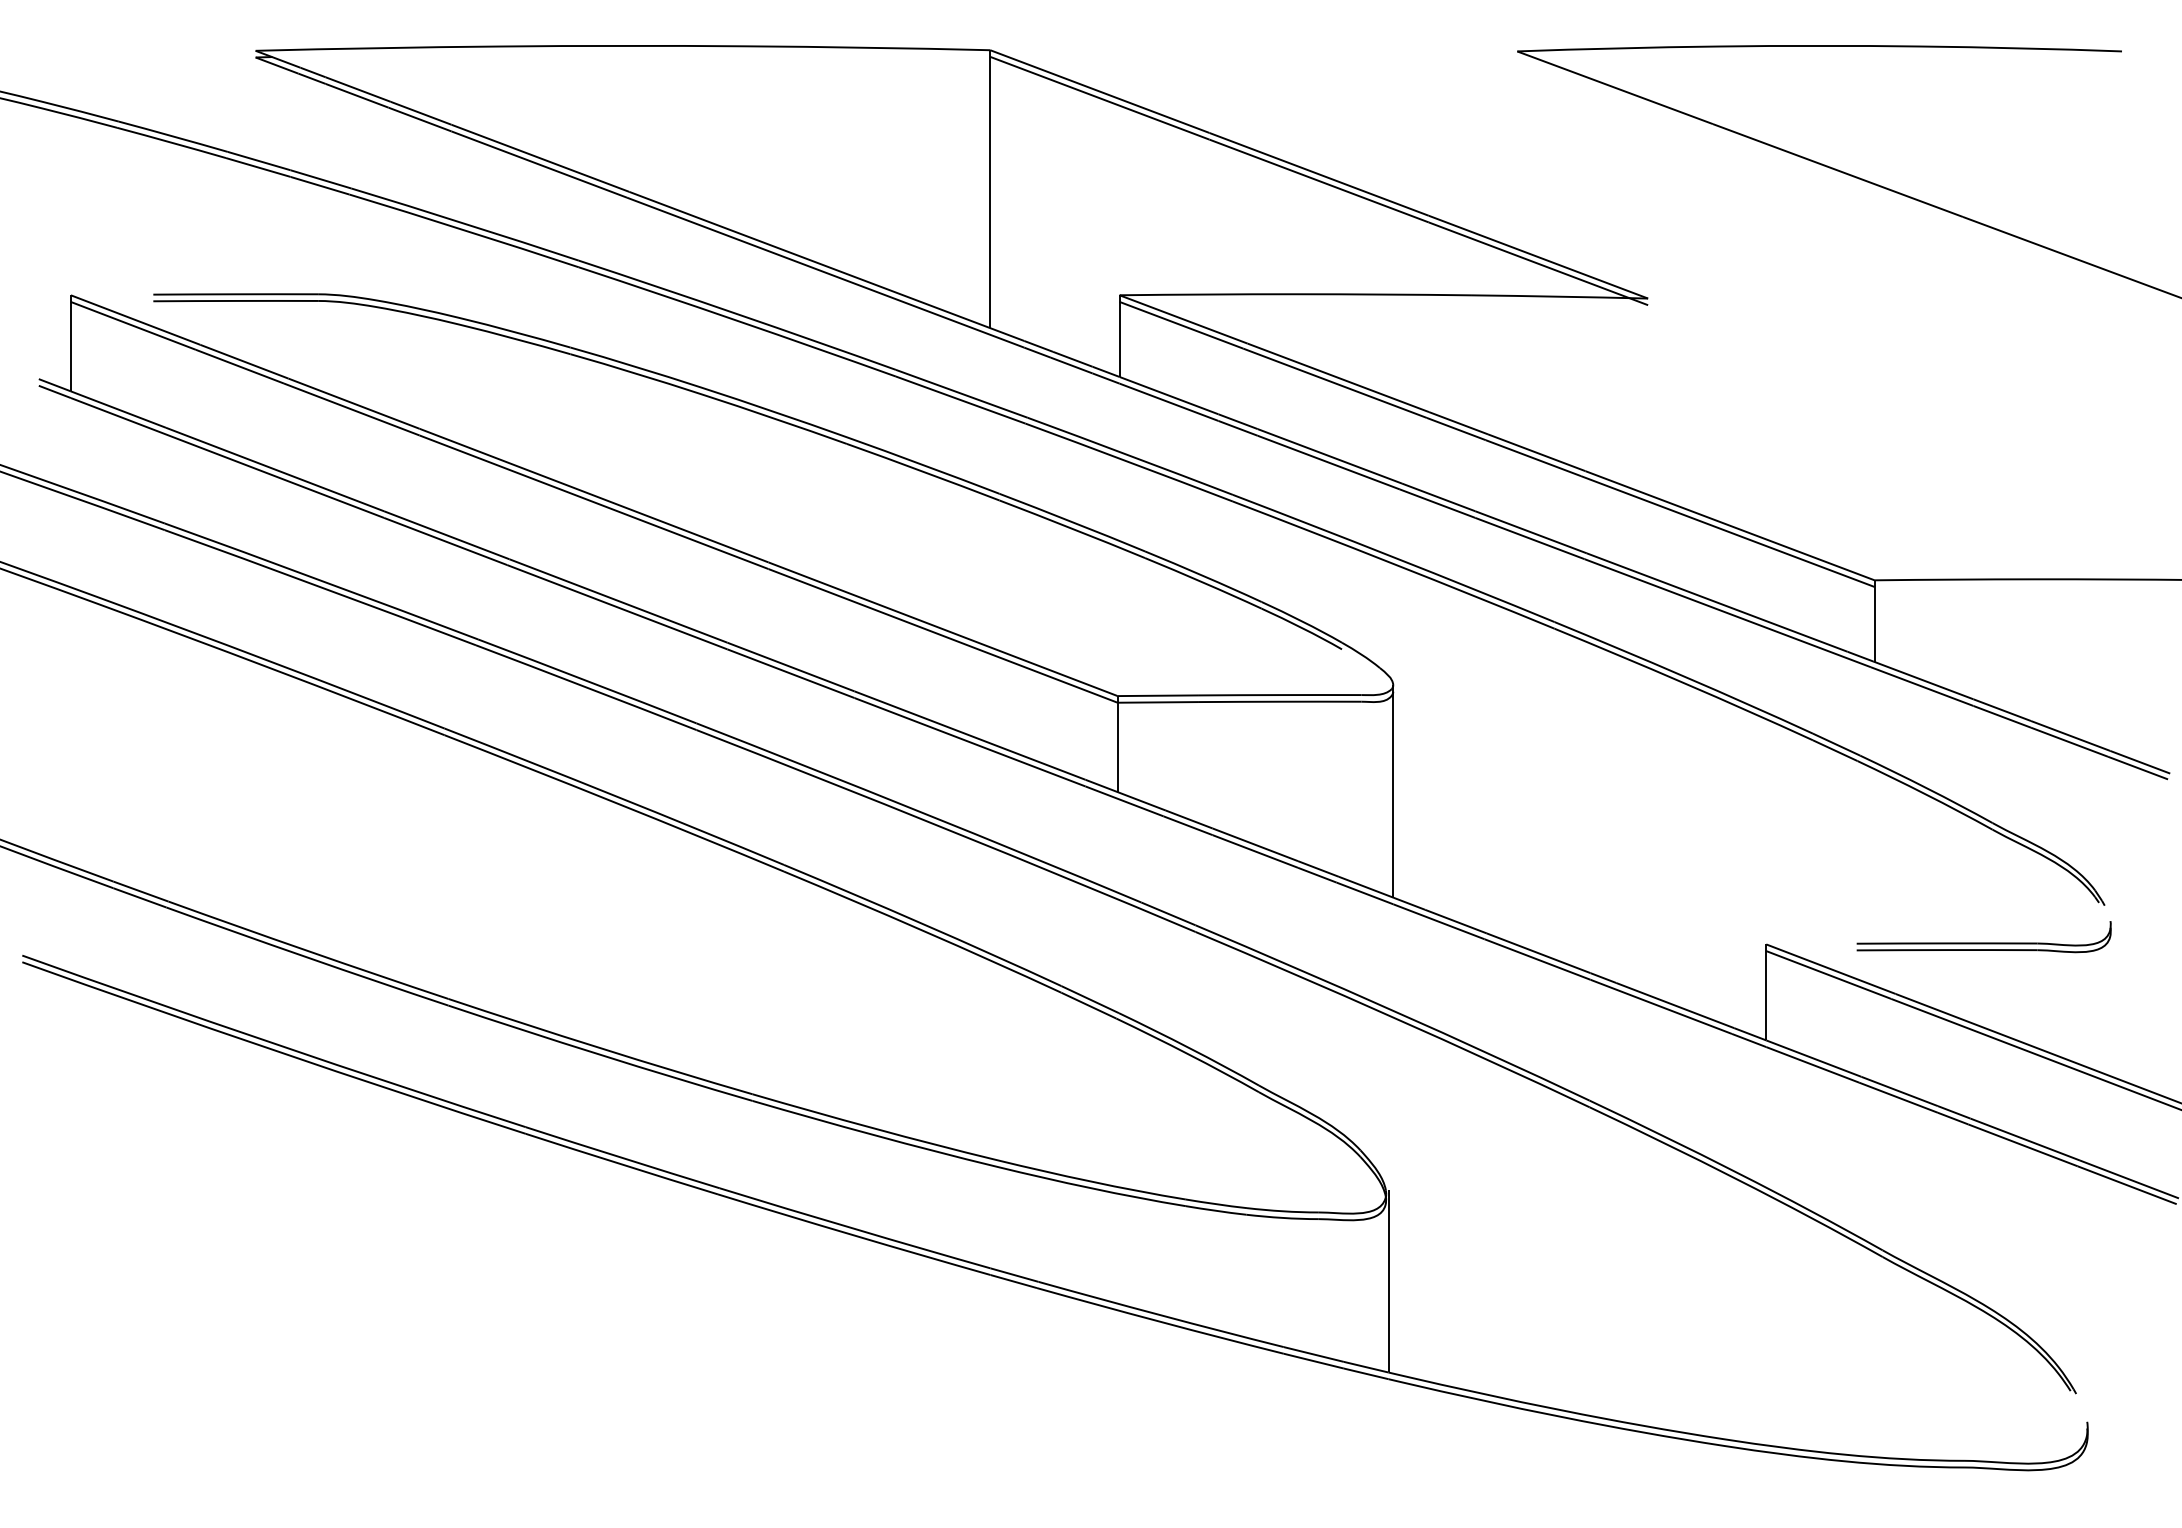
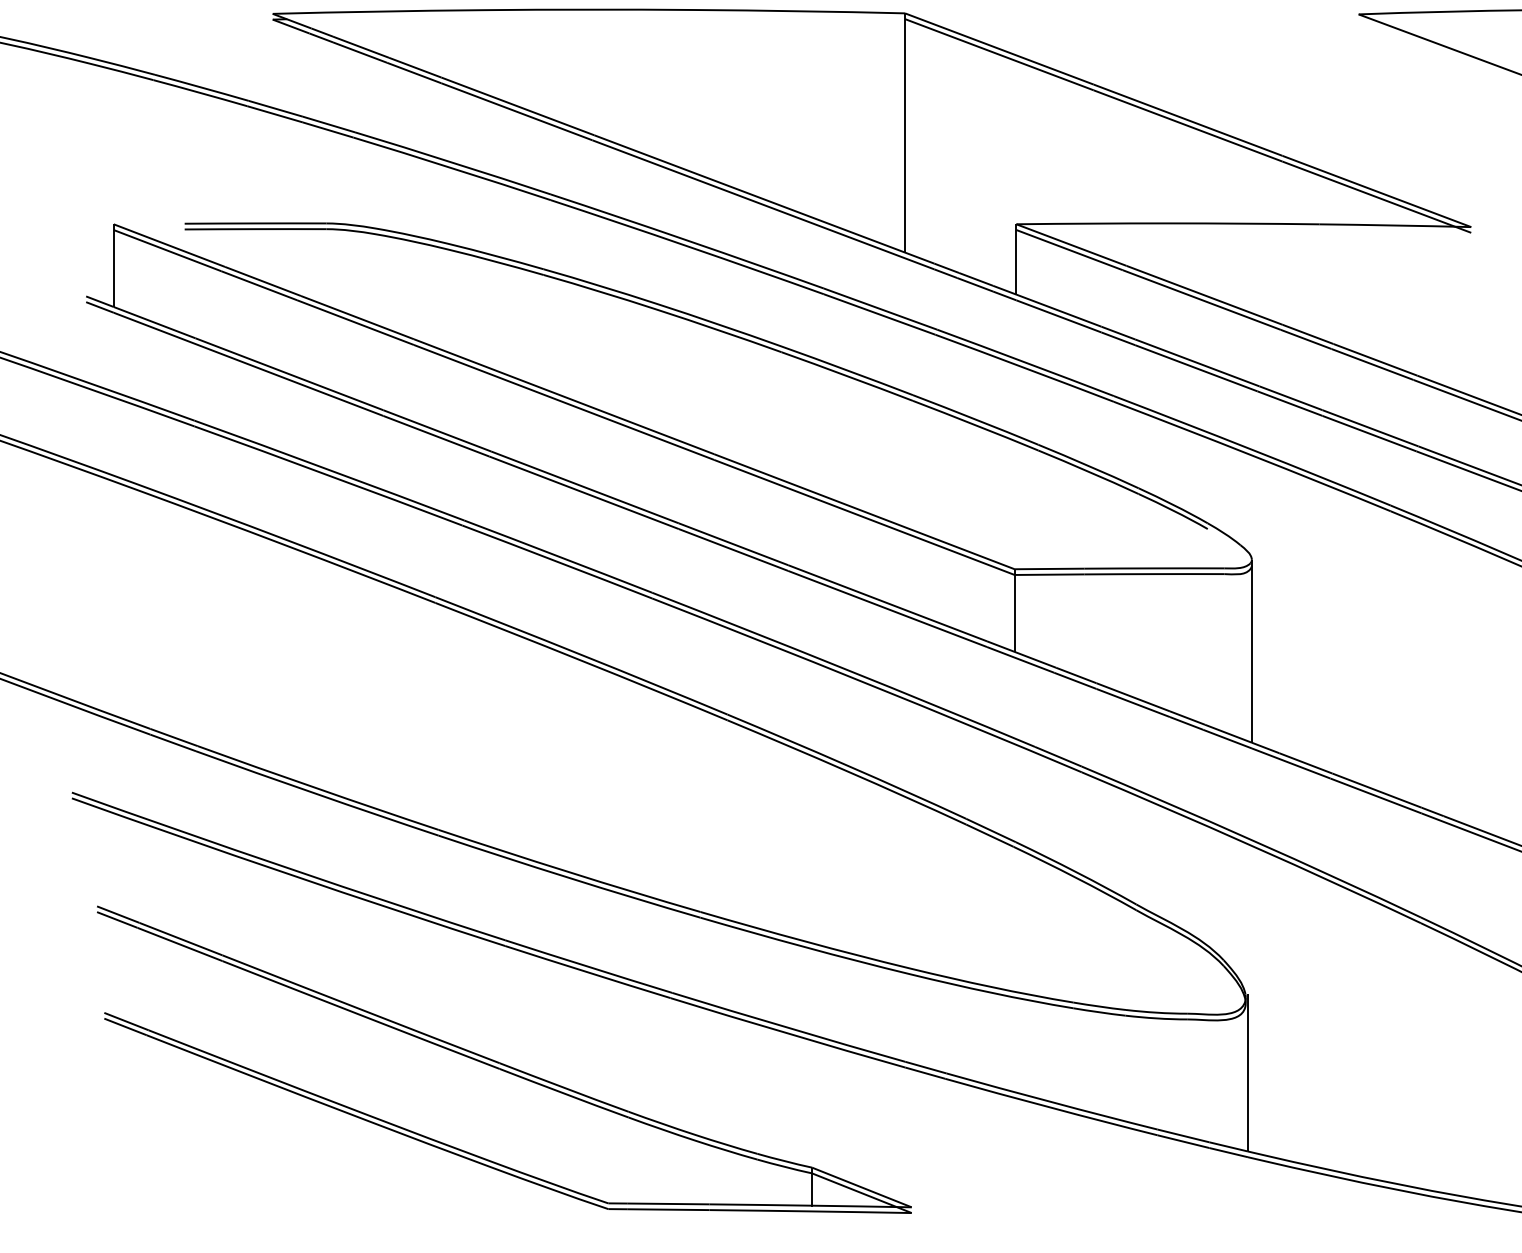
part: (524, 1265) -> (504, 1059), added

